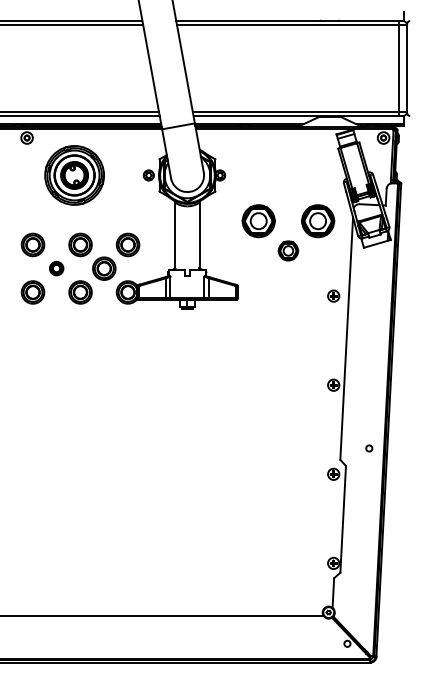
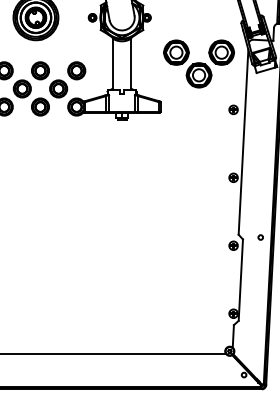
part: (288, 250) -> (199, 75), size x1.67
part: (56, 268) -> (22, 88), size x1.67
circle: (369, 448) -> (260, 237), moved

